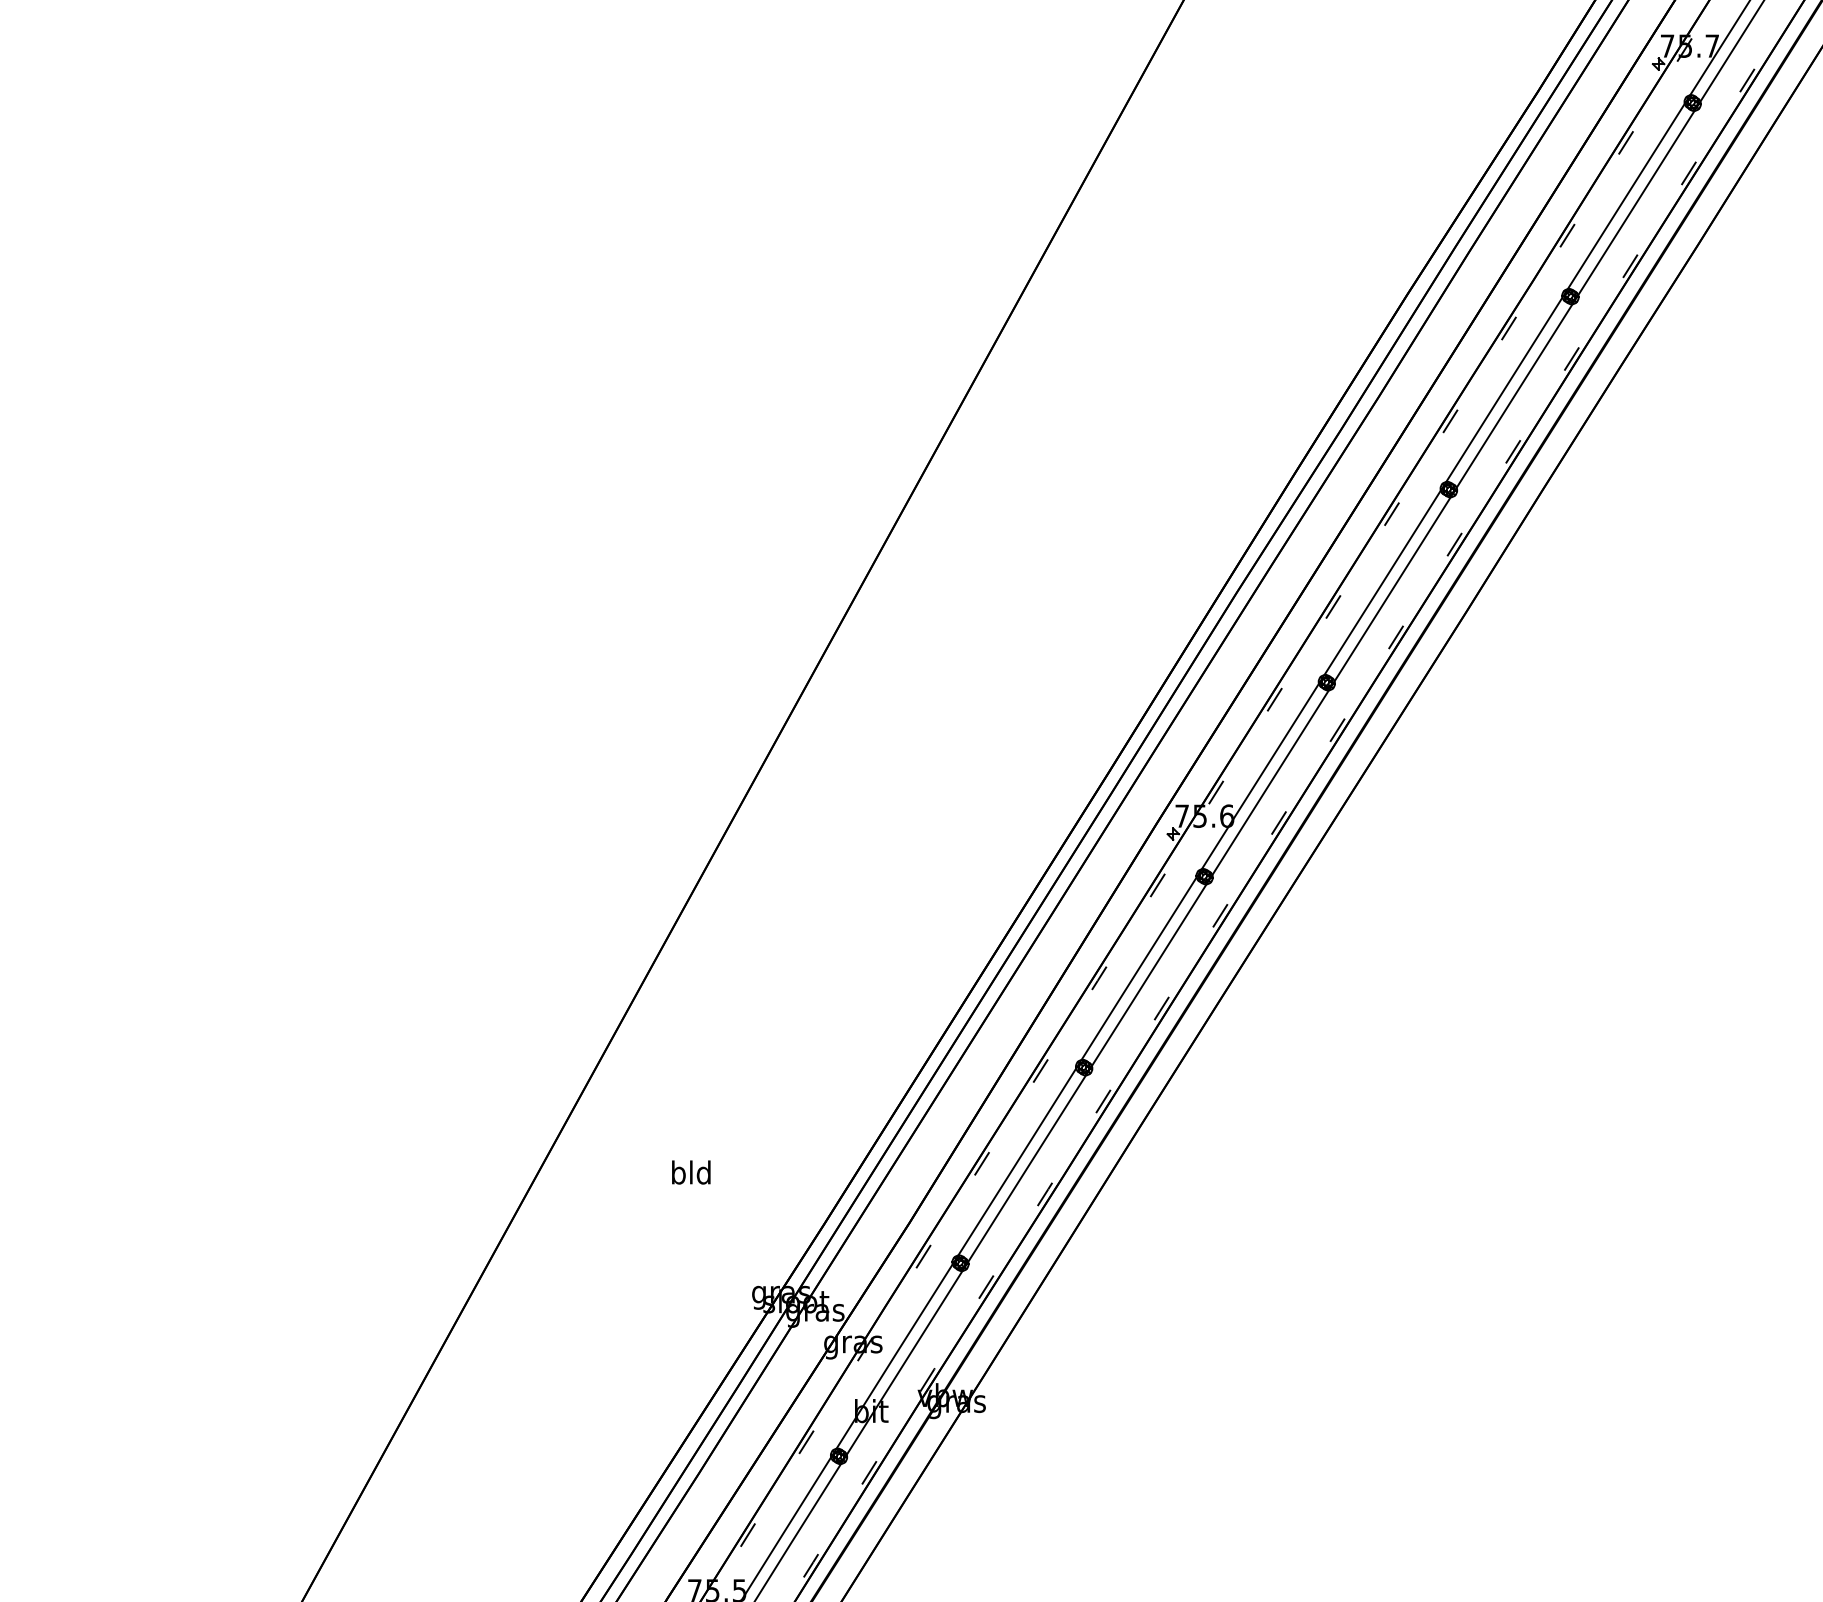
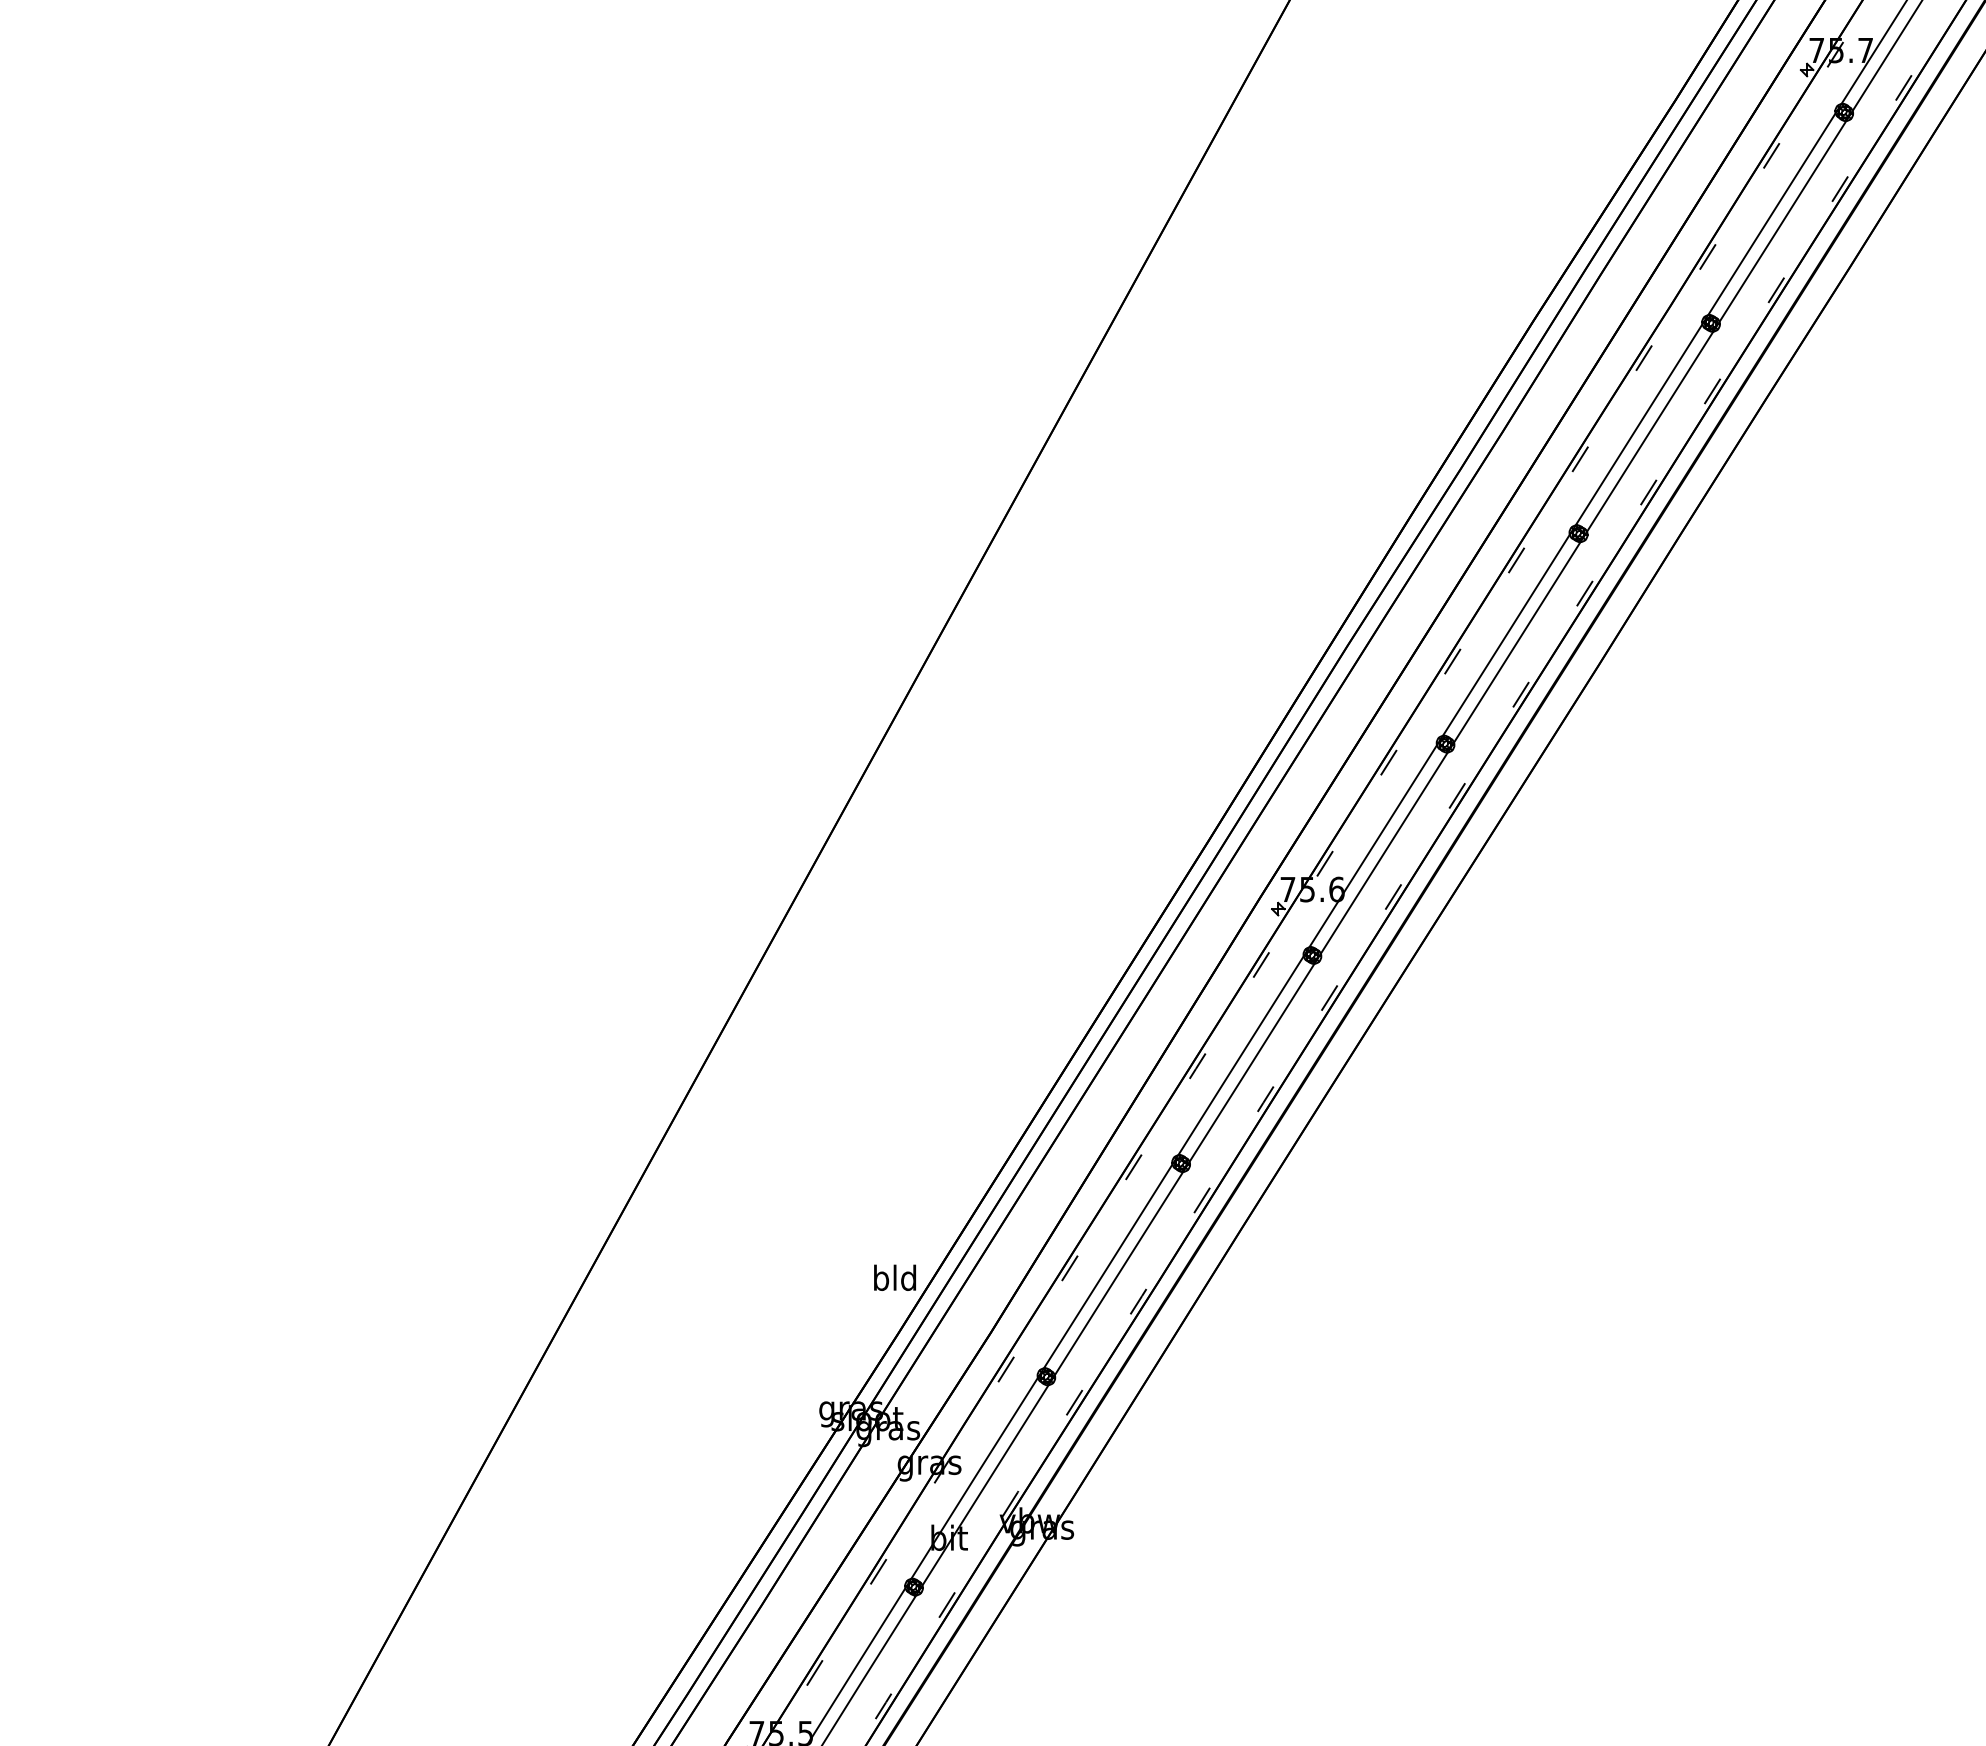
text: (690, 1172) -> (894, 1277), moved

